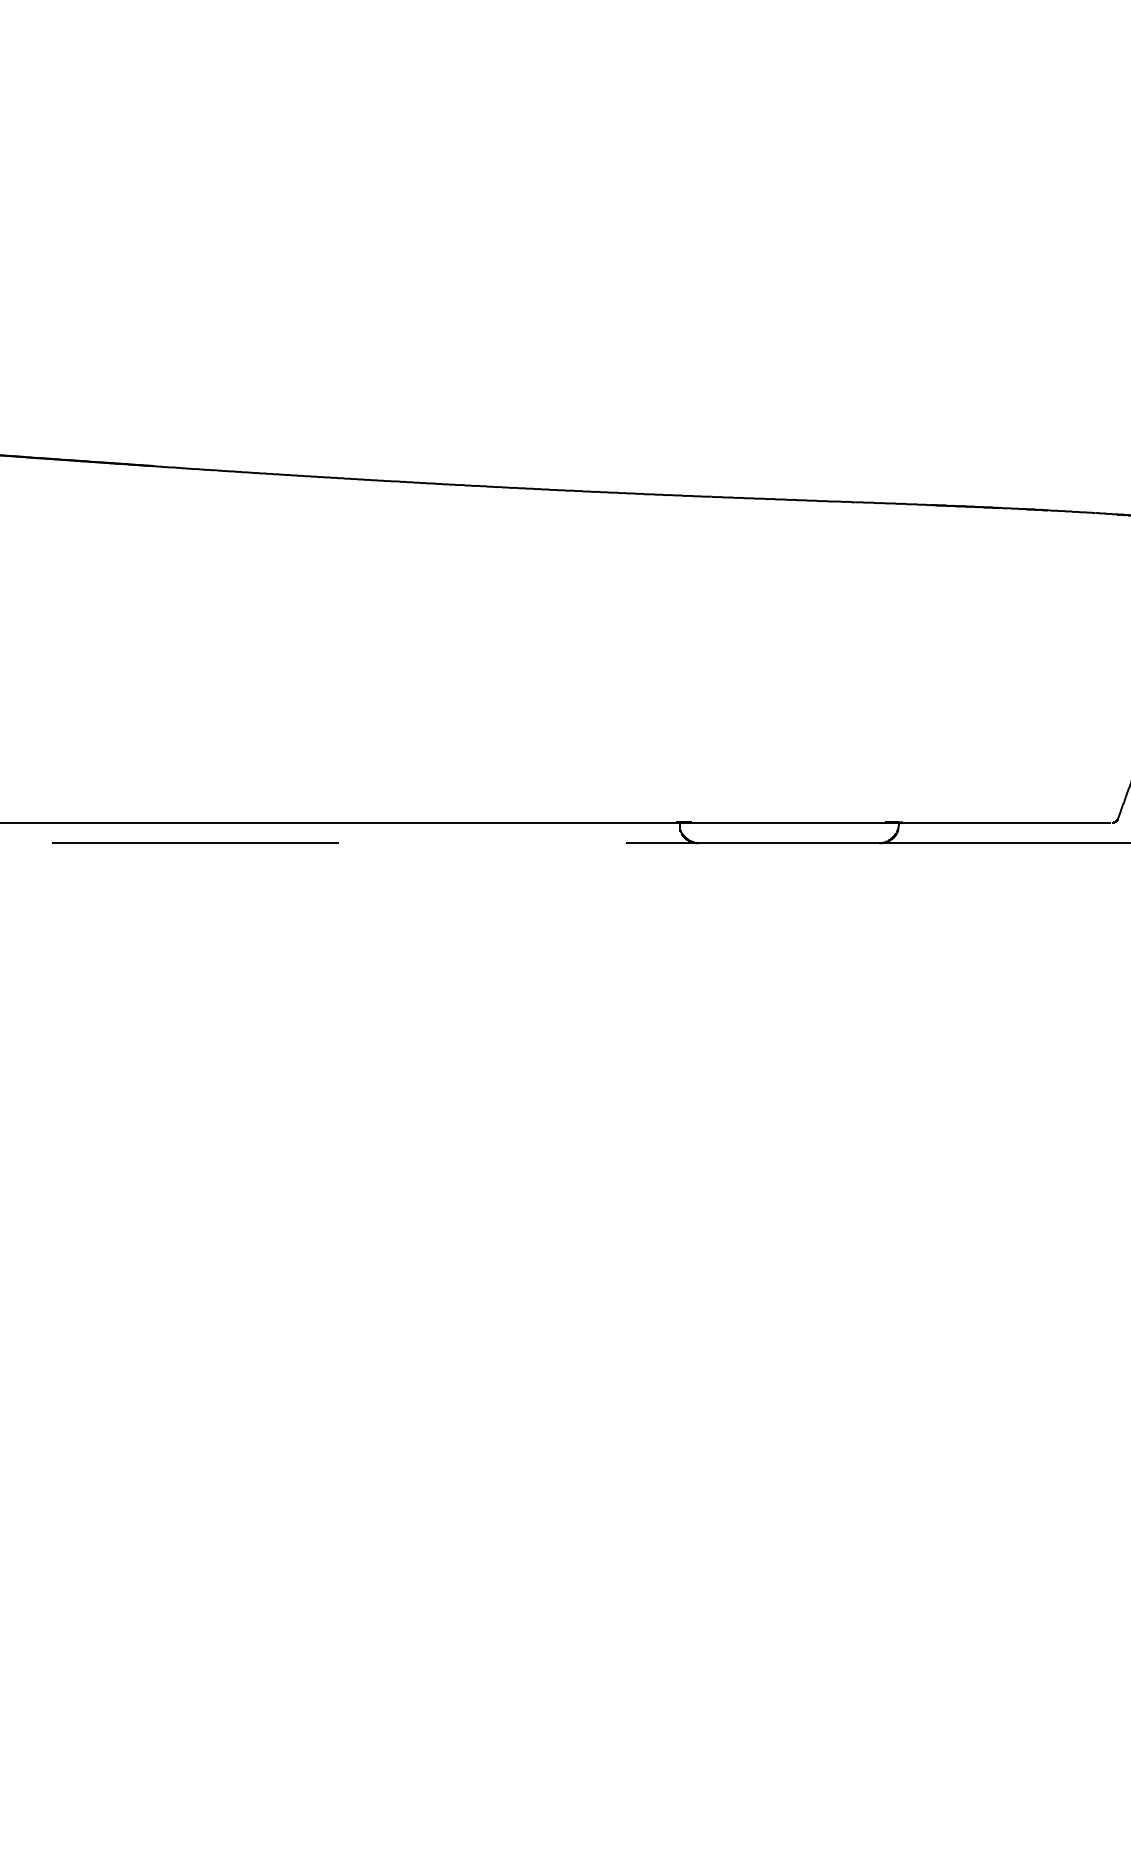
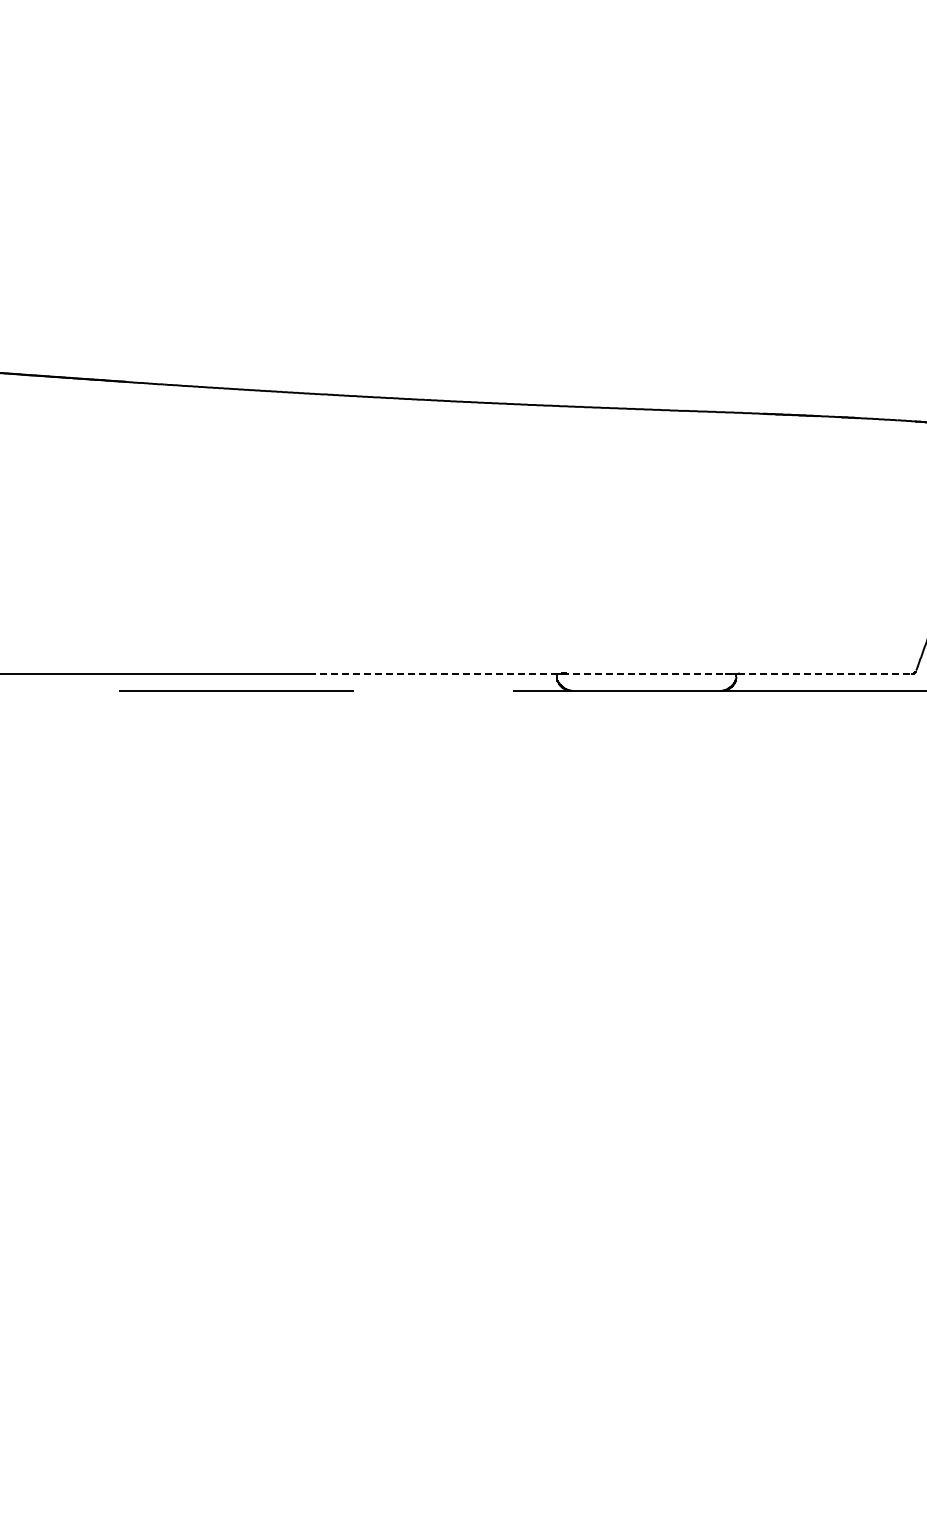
line: (743, 823) -> (609, 674), solid -> dashed
line: (195, 842) -> (236, 690), moved

